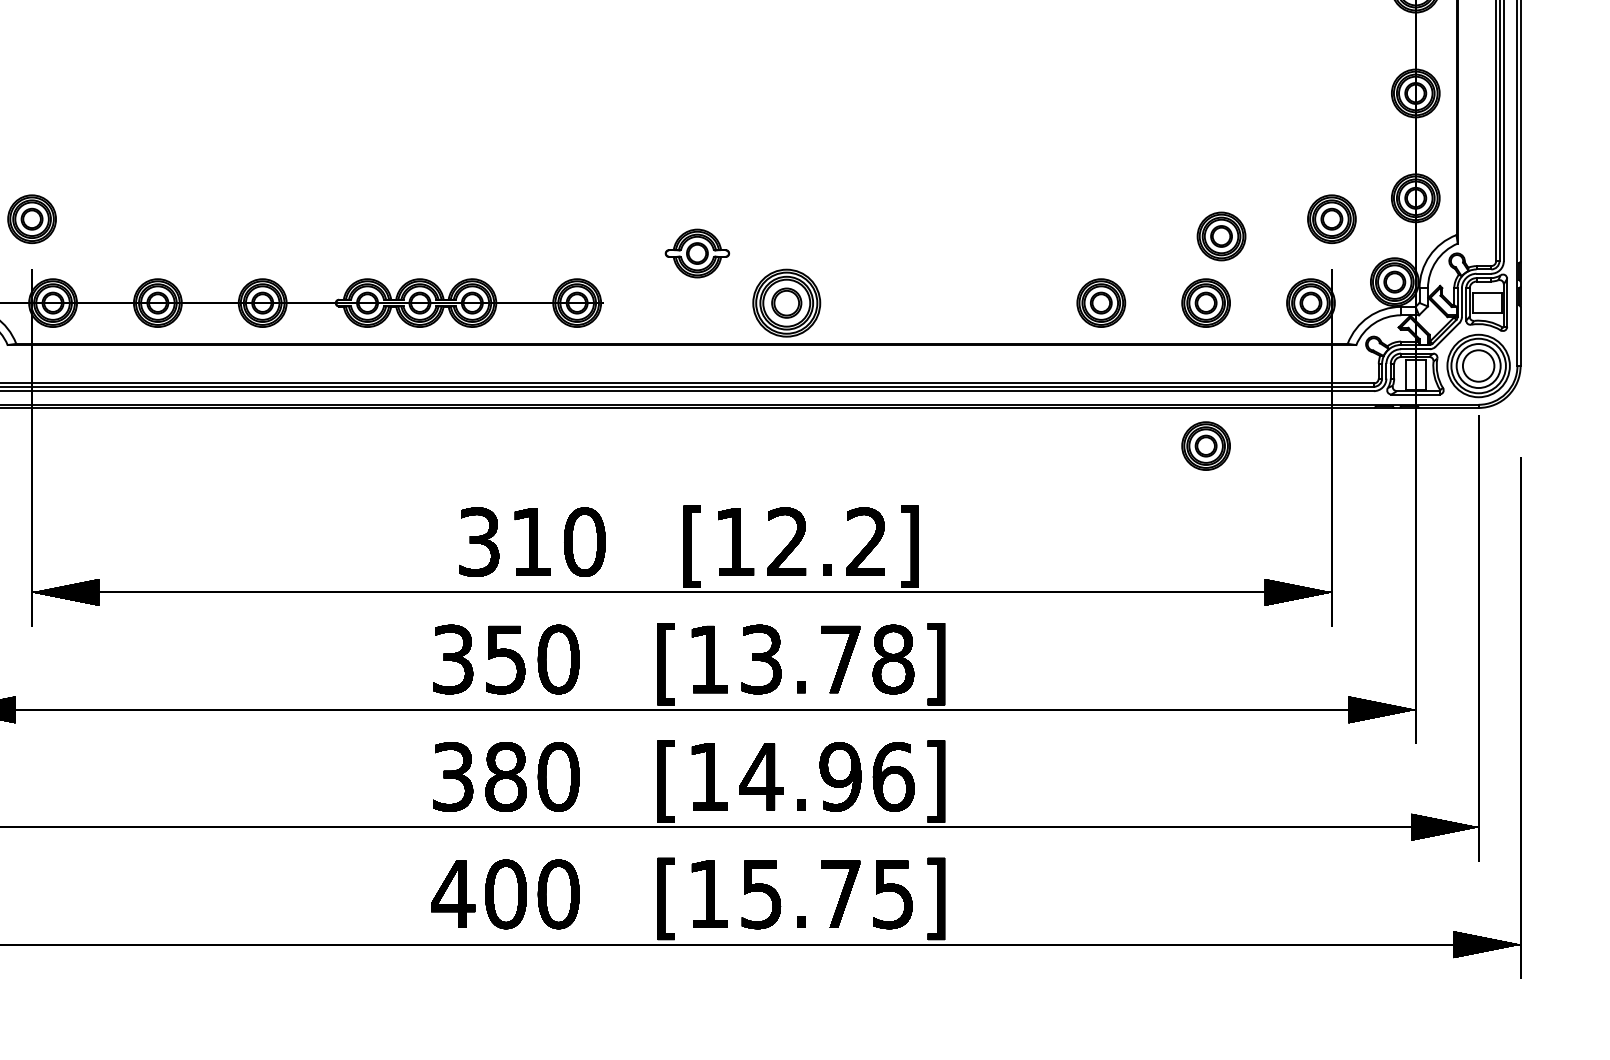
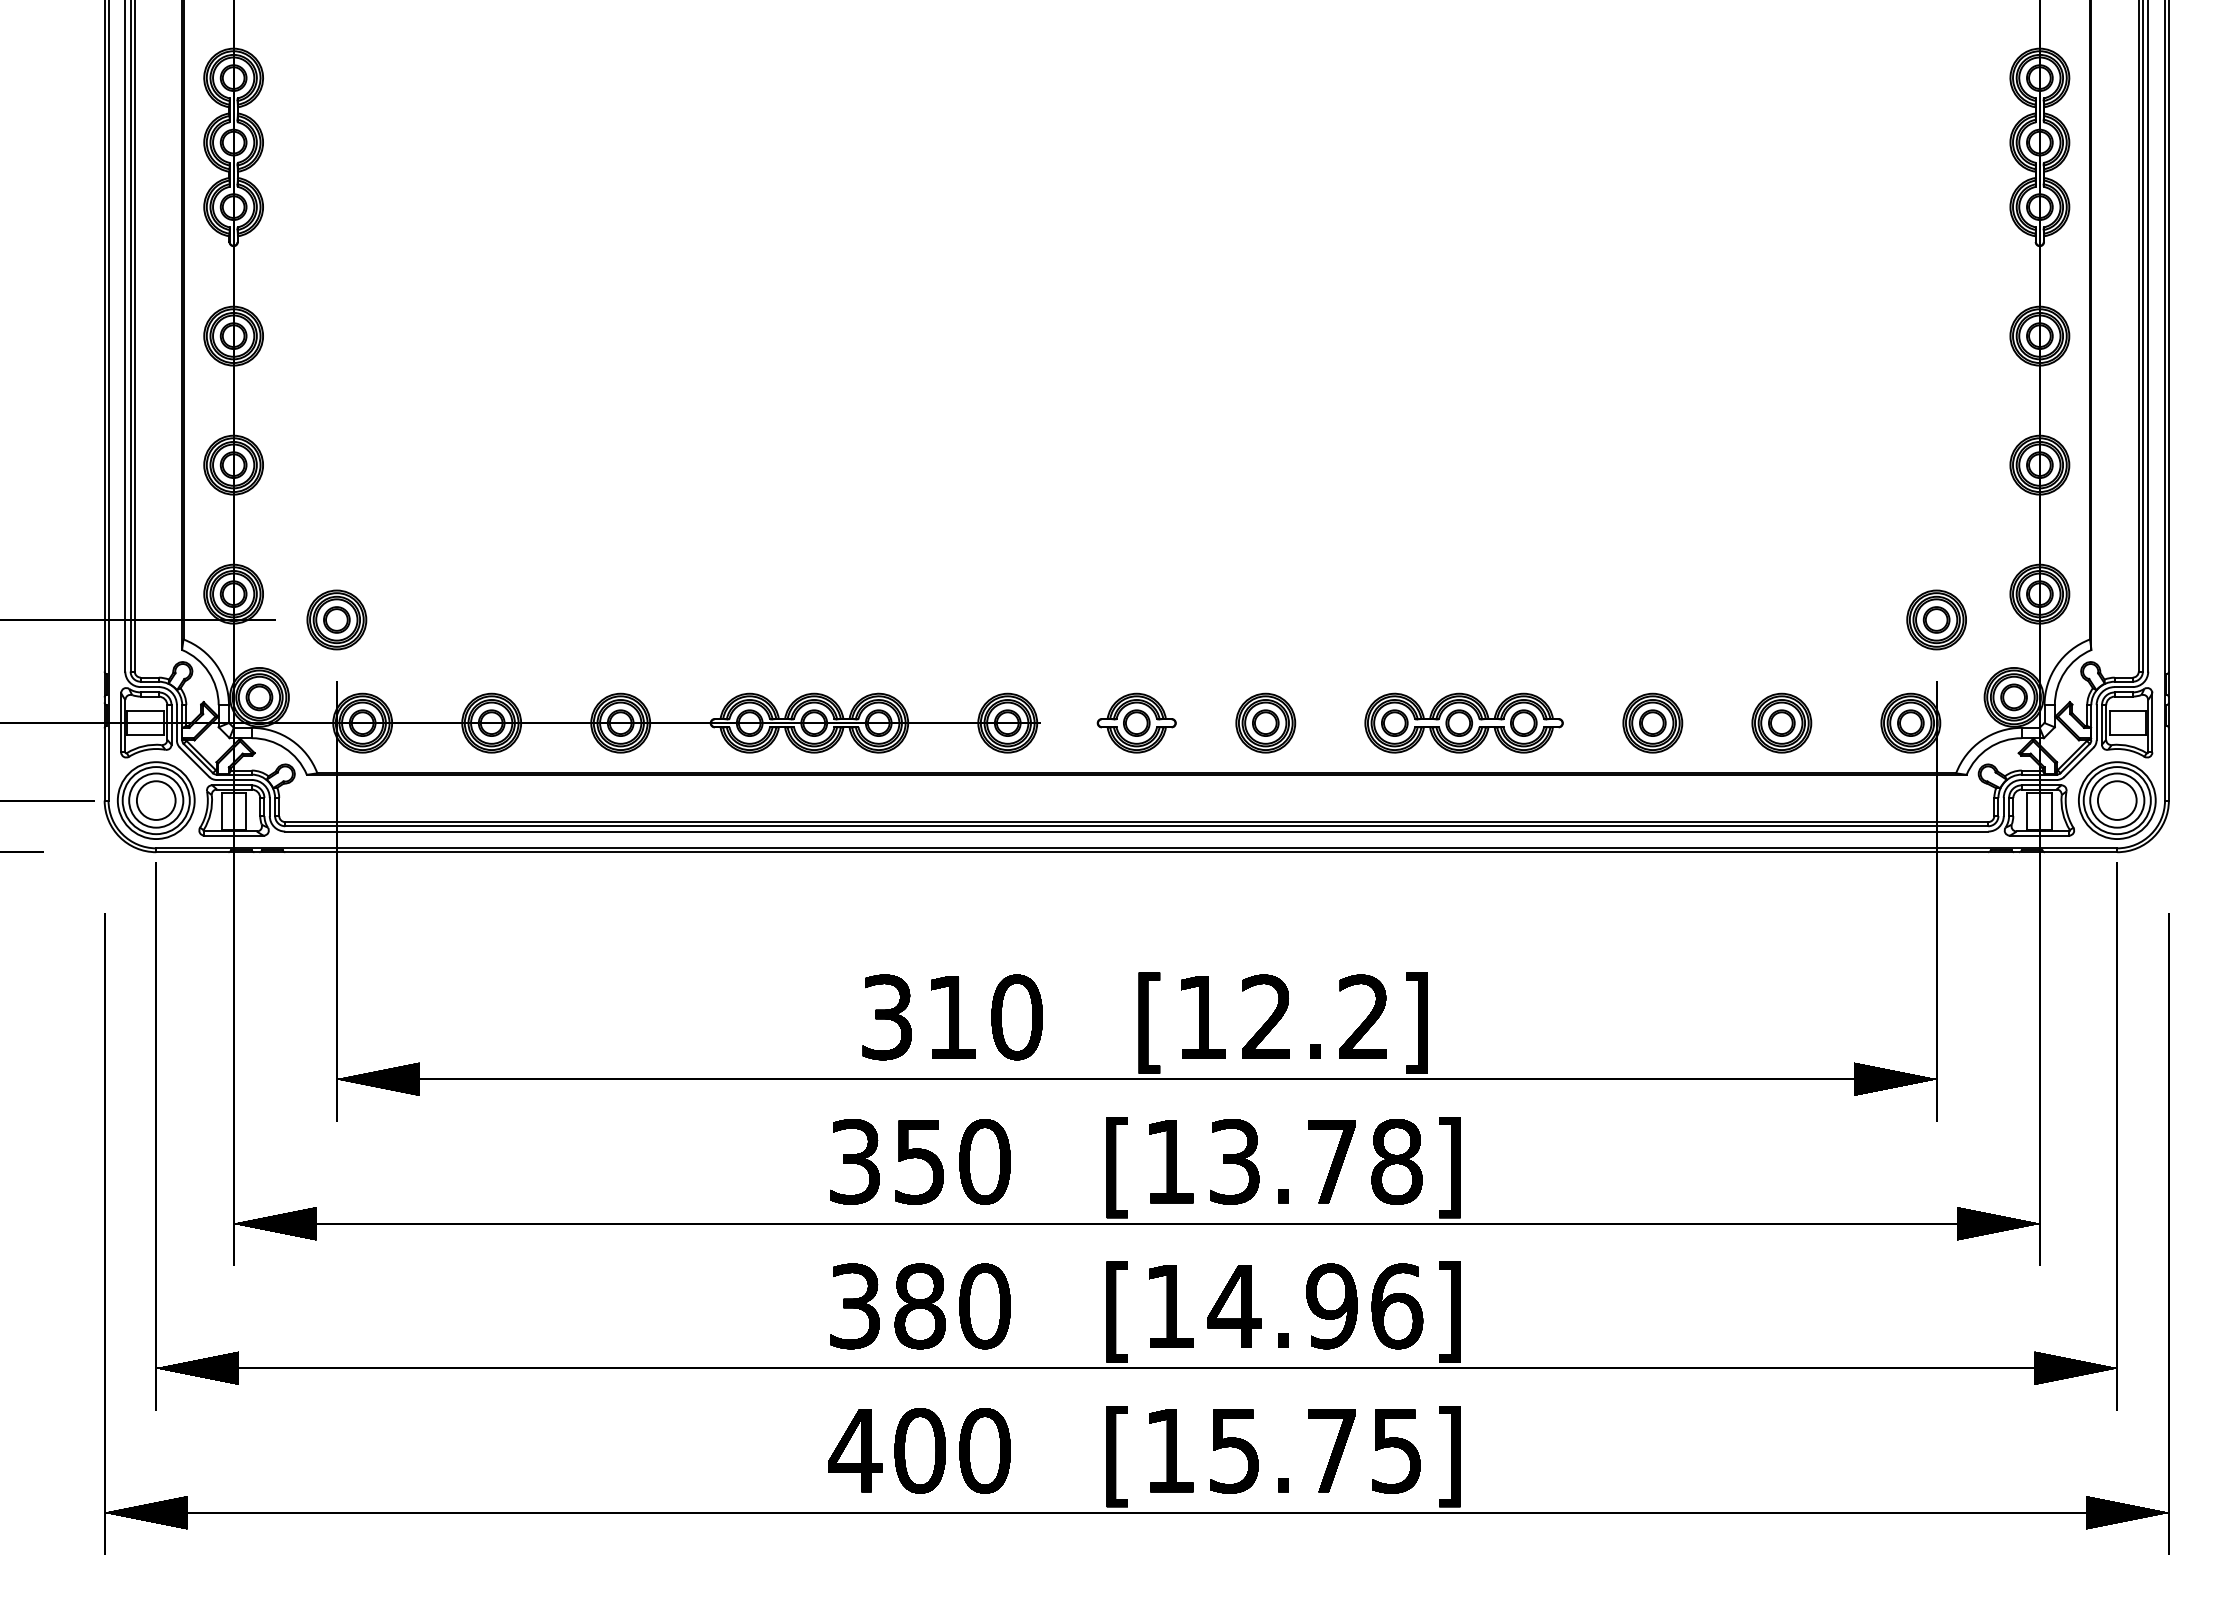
part: (1221, 235) -> (1800, 640), removed
part: (697, 252) -> (1136, 722), moved
part: (786, 302) -> (1265, 722), size x0.71
part: (947, 302) -> (1463, 722), added
part: (1205, 445) -> (1781, 898), removed

